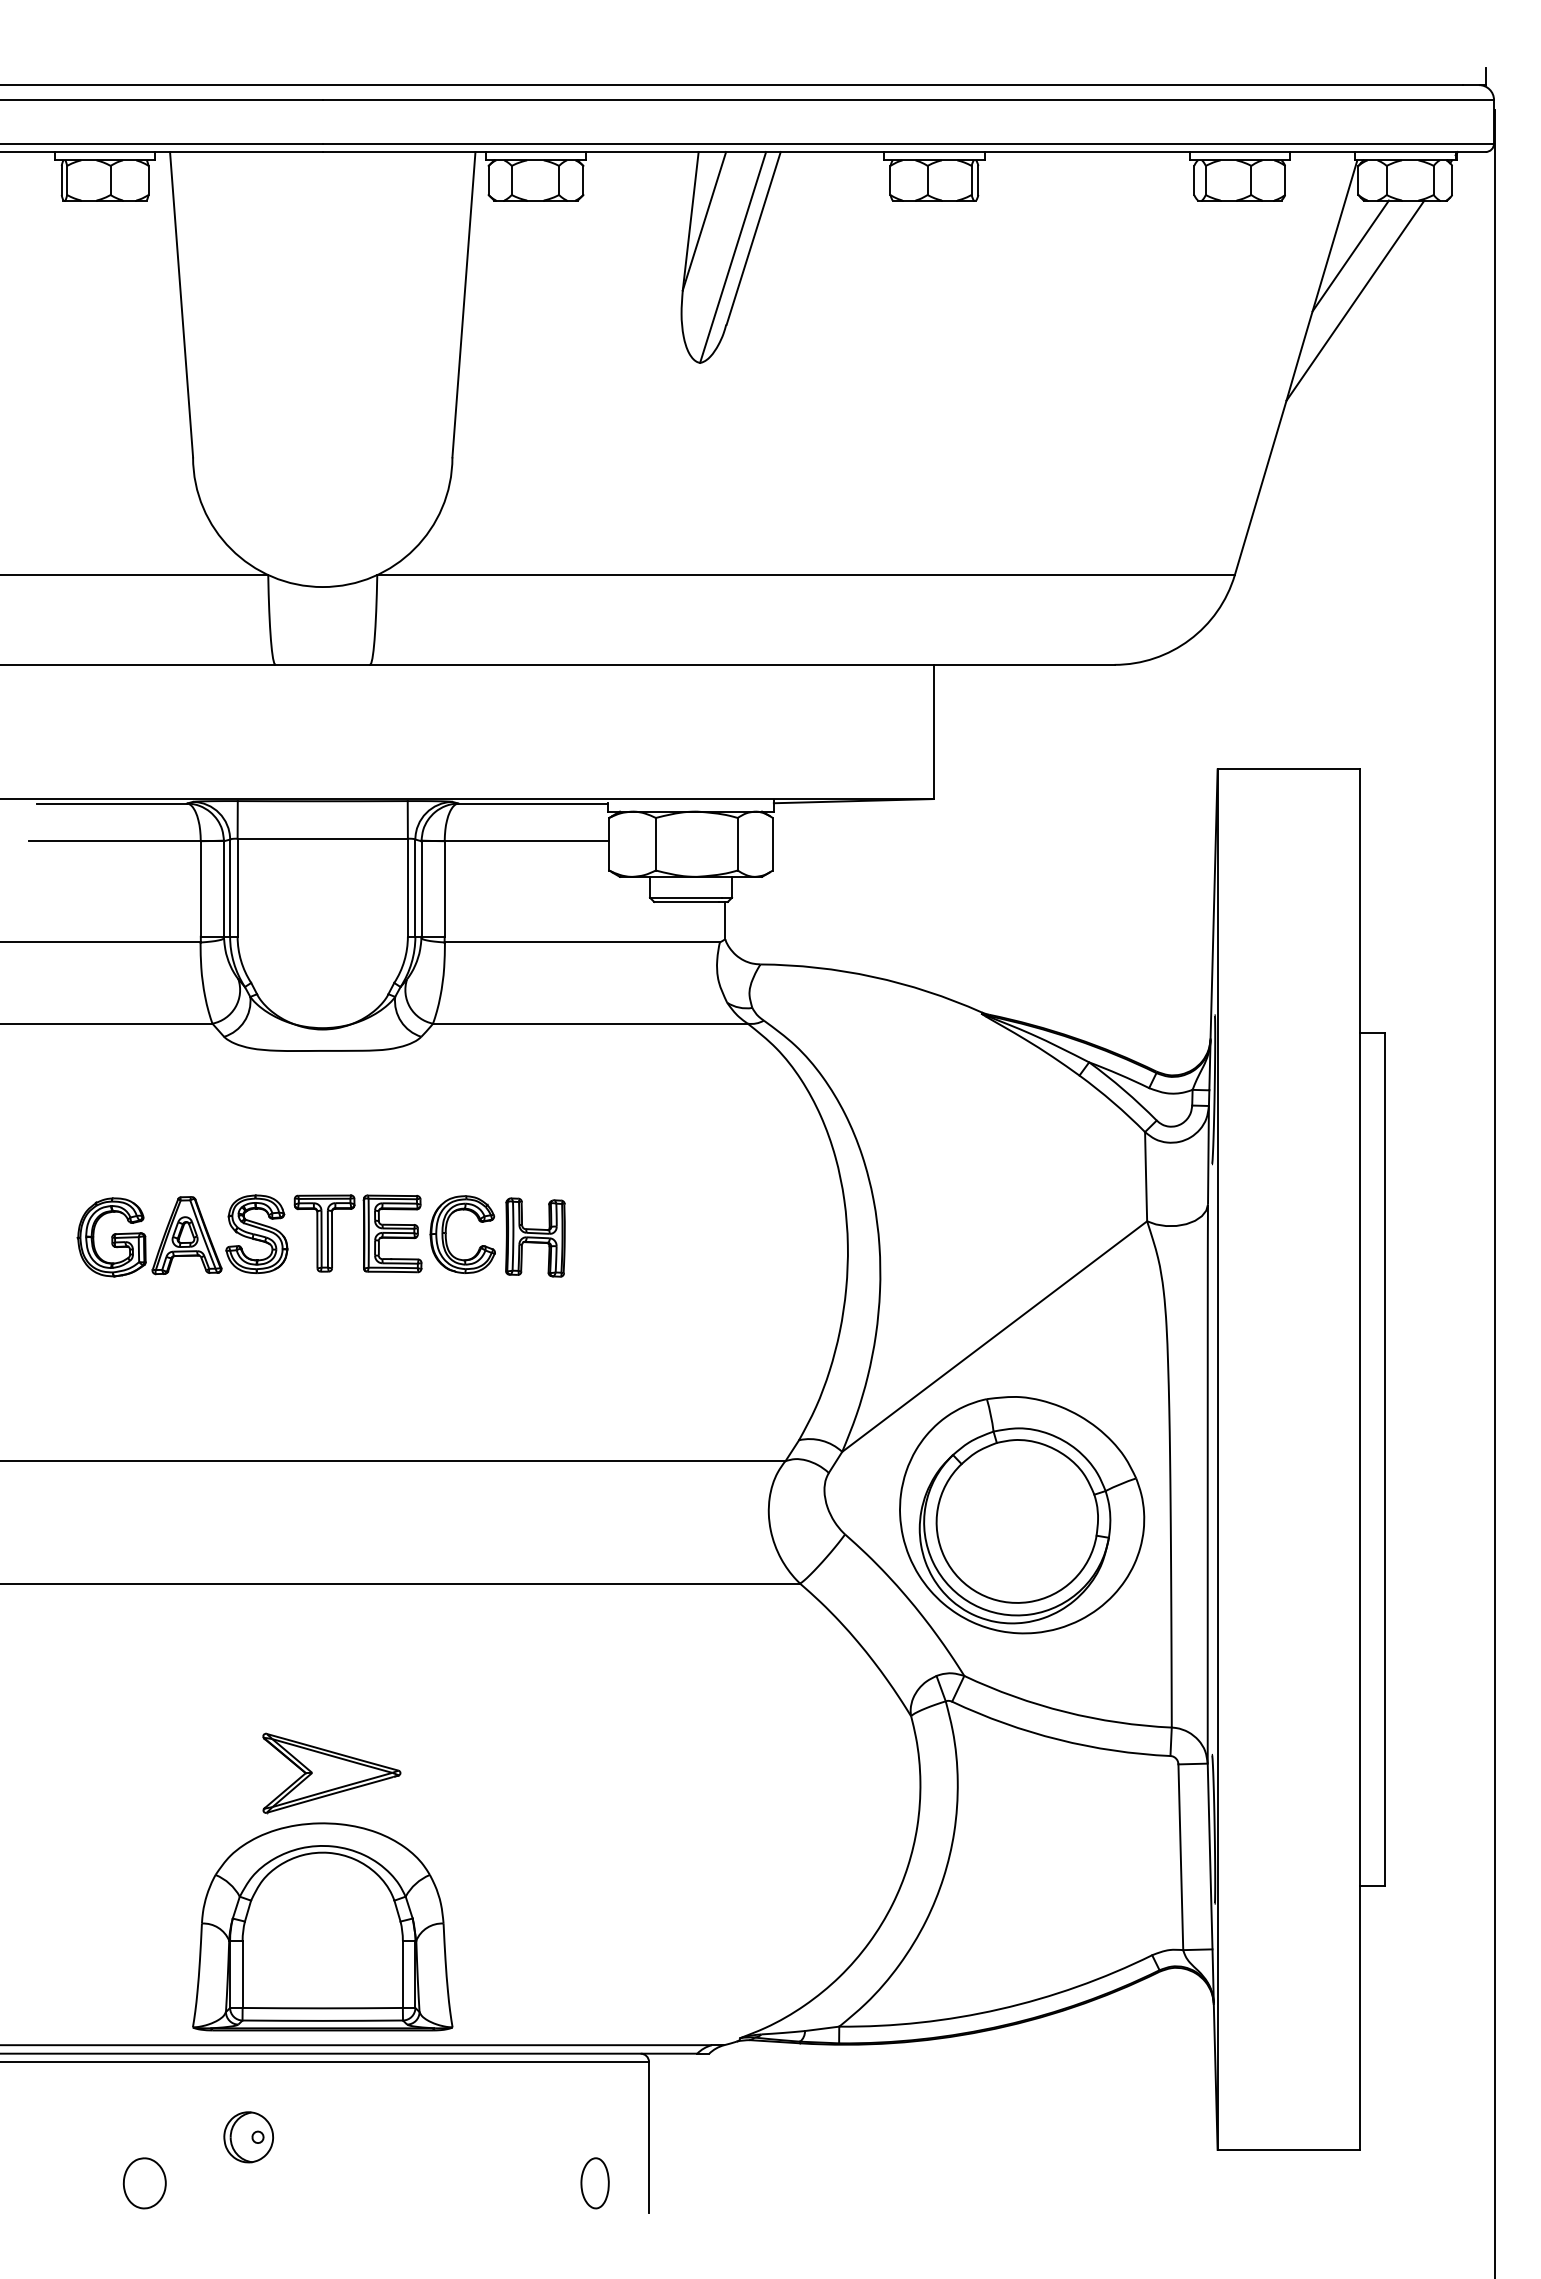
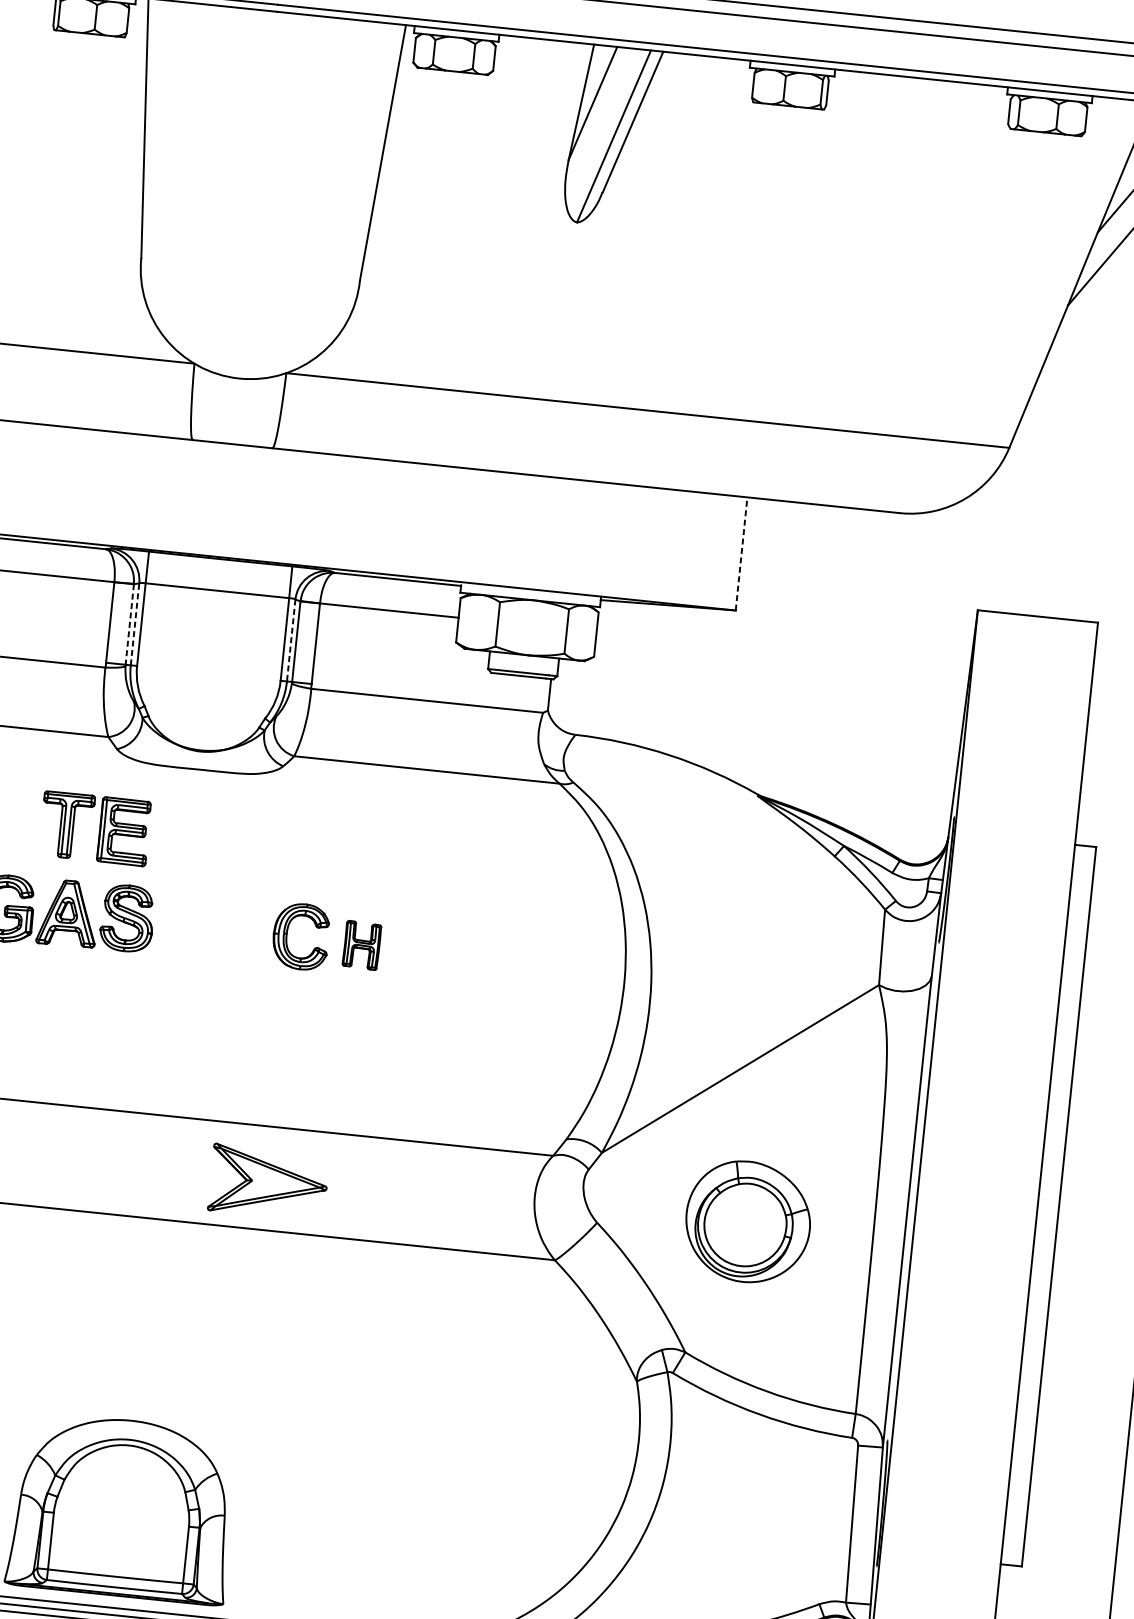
line: (933, 731) -> (741, 553), solid -> dashed
line: (230, 888) -> (135, 624), solid -> dashed
line: (415, 888) -> (291, 640), solid -> dashed
line: (224, 889) -> (130, 624), solid -> dashed
part: (357, 1233) -> (94, 828), moved
part: (535, 1237) -> (362, 945), size x0.7
part: (1022, 1515) -> (748, 1222), size x0.6
part: (331, 1773) -> (268, 1182), moved

